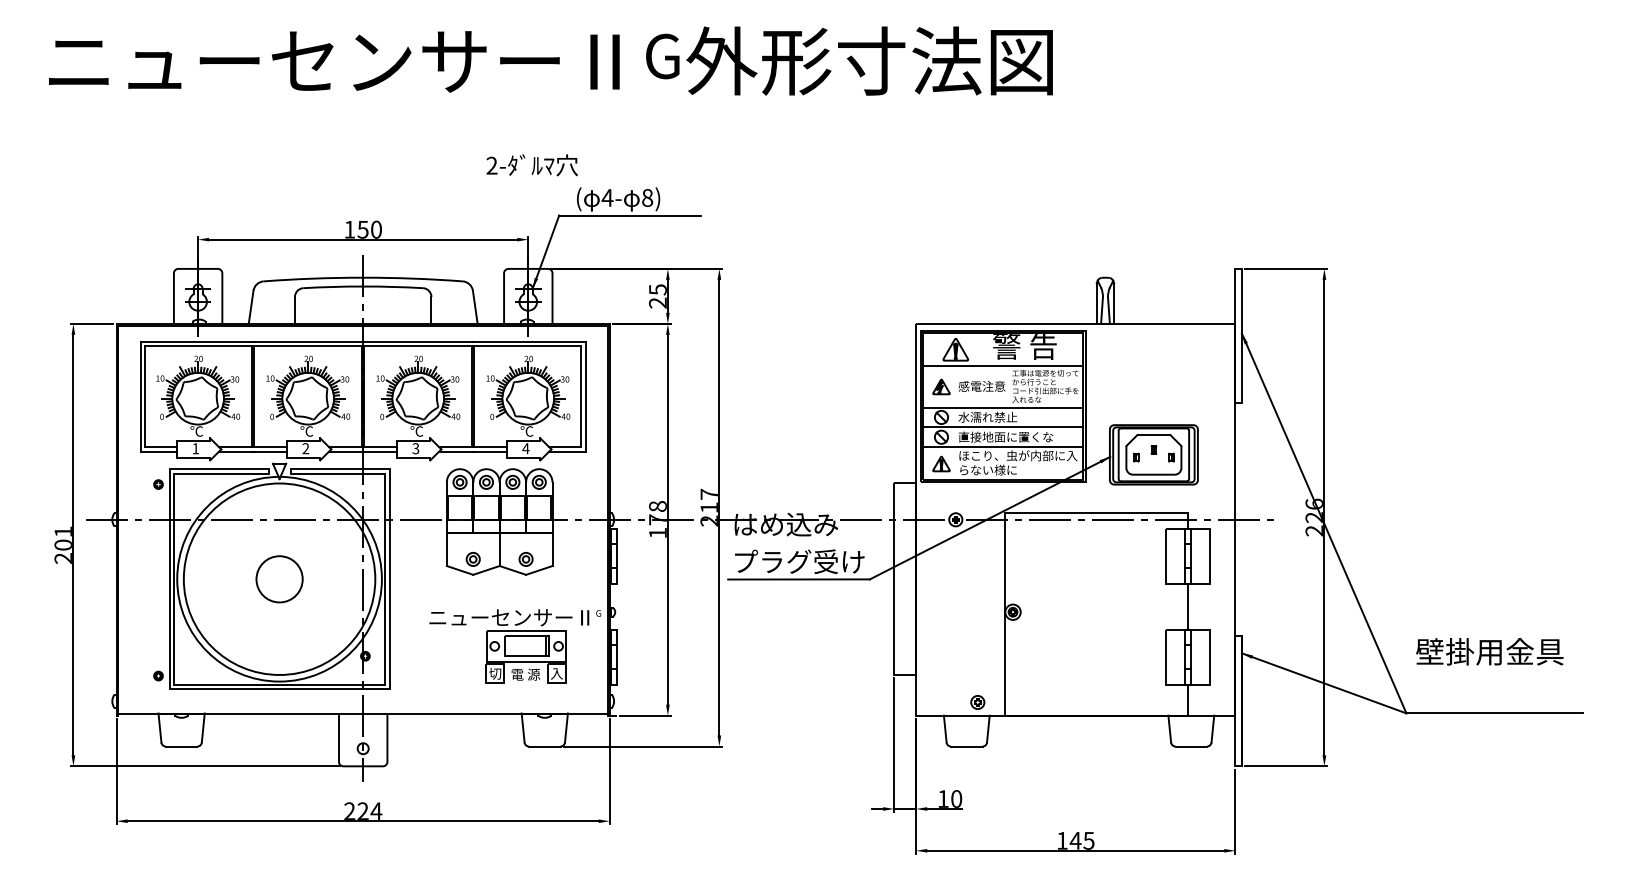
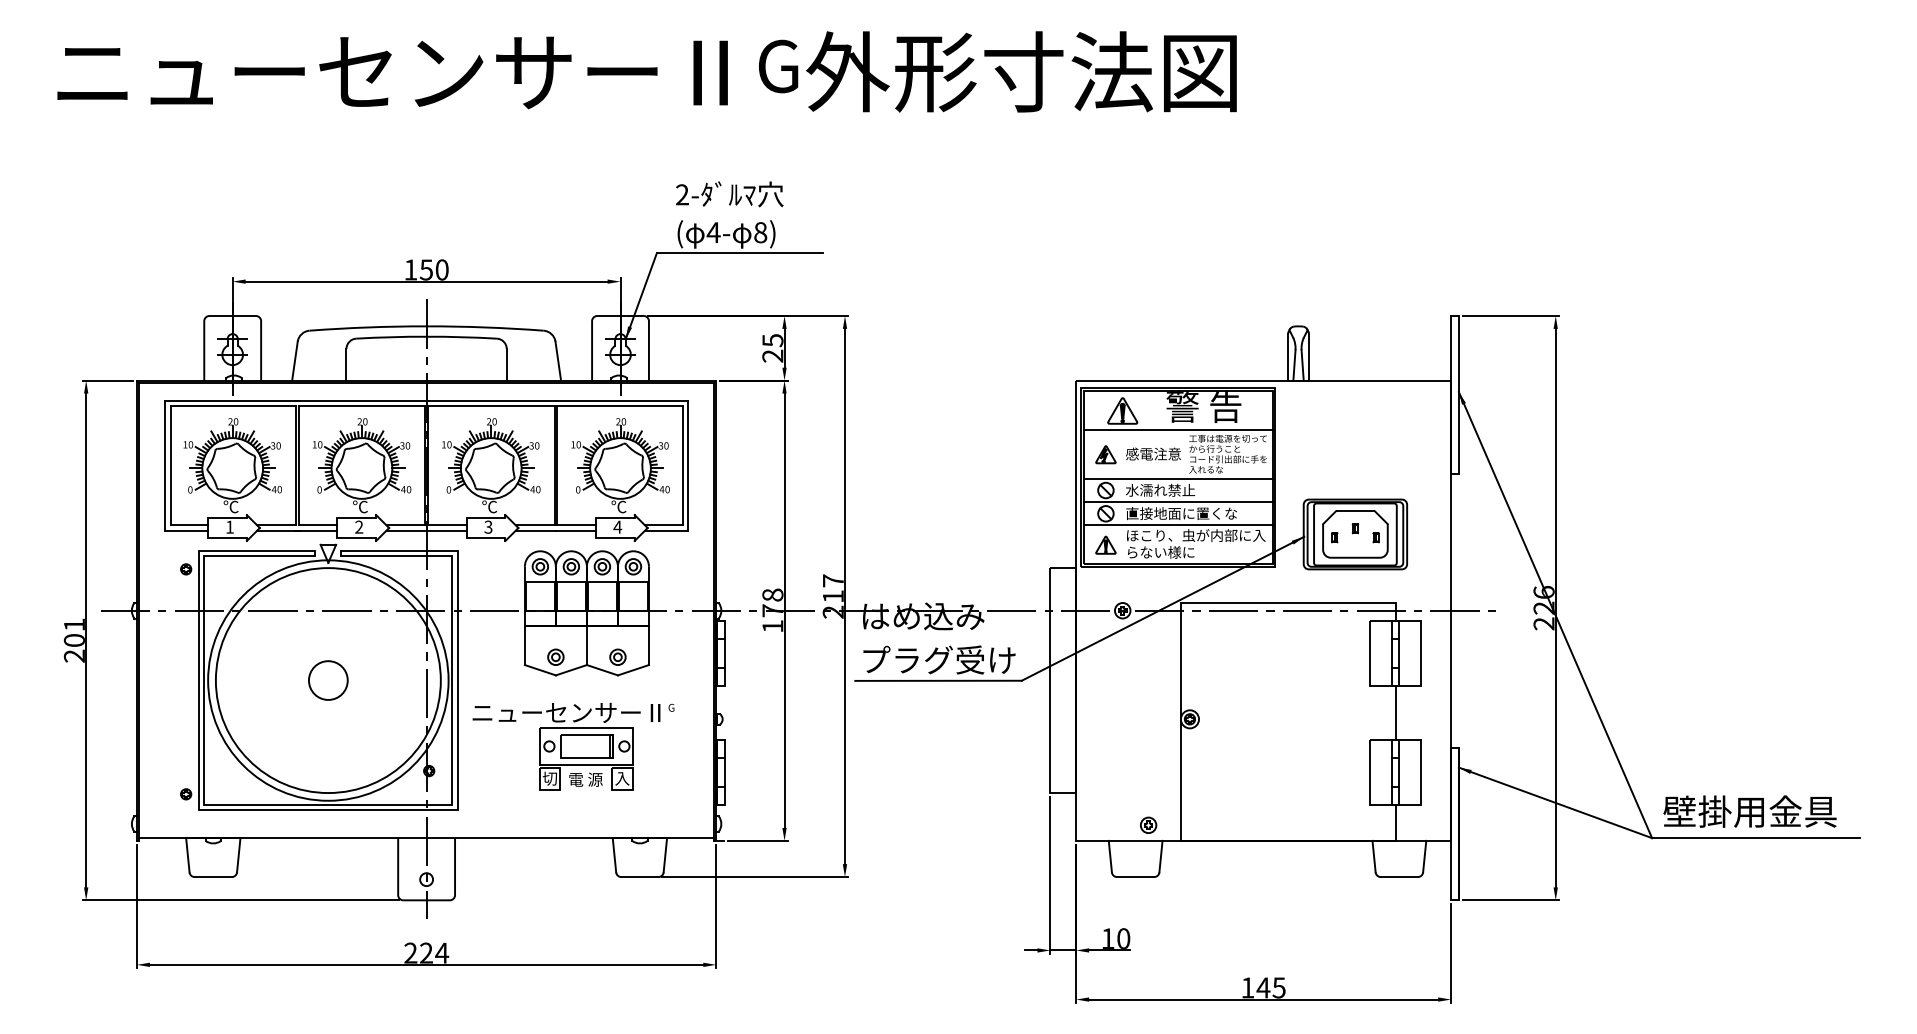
text: (531, 165) -> (728, 194), moved
circle: (279, 578) -> (328, 679), size x0.71
part: (515, 646) -> (573, 746), moved
text: (1489, 651) -> (1749, 811), moved

